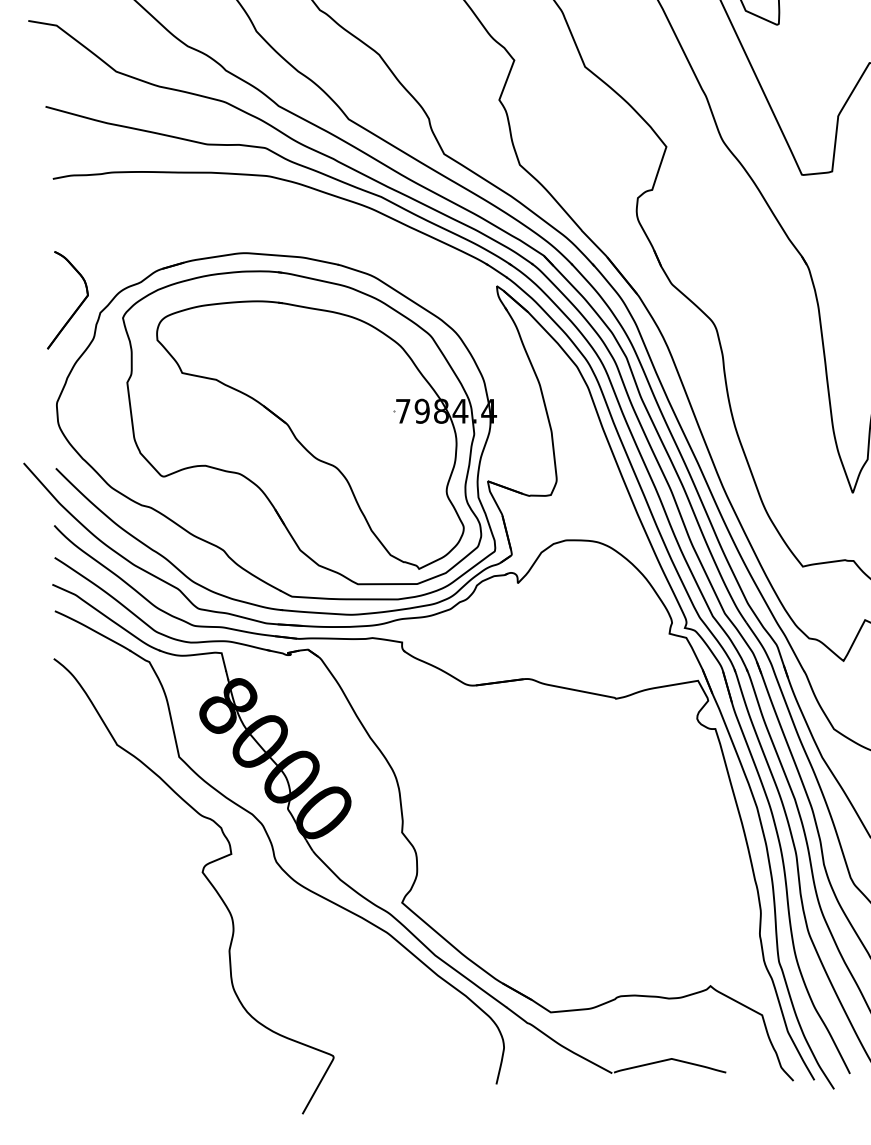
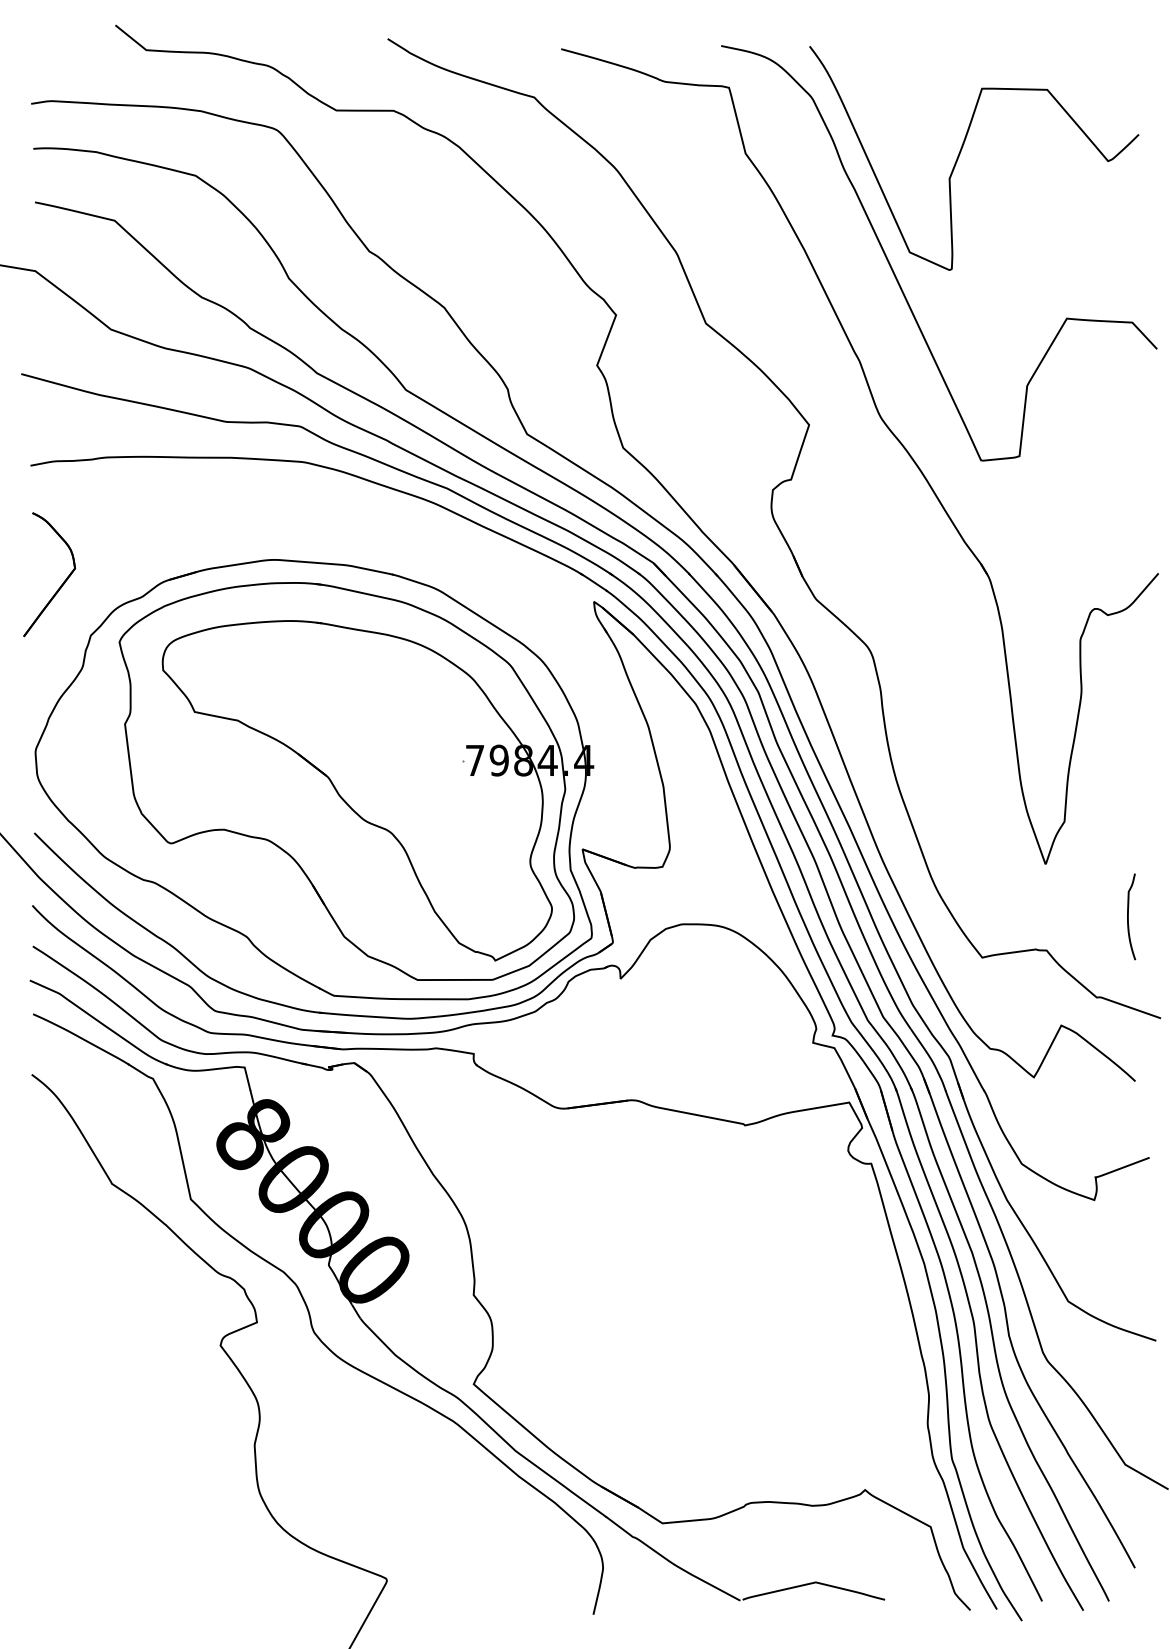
part: (76, 308) -> (60, 585), moved

